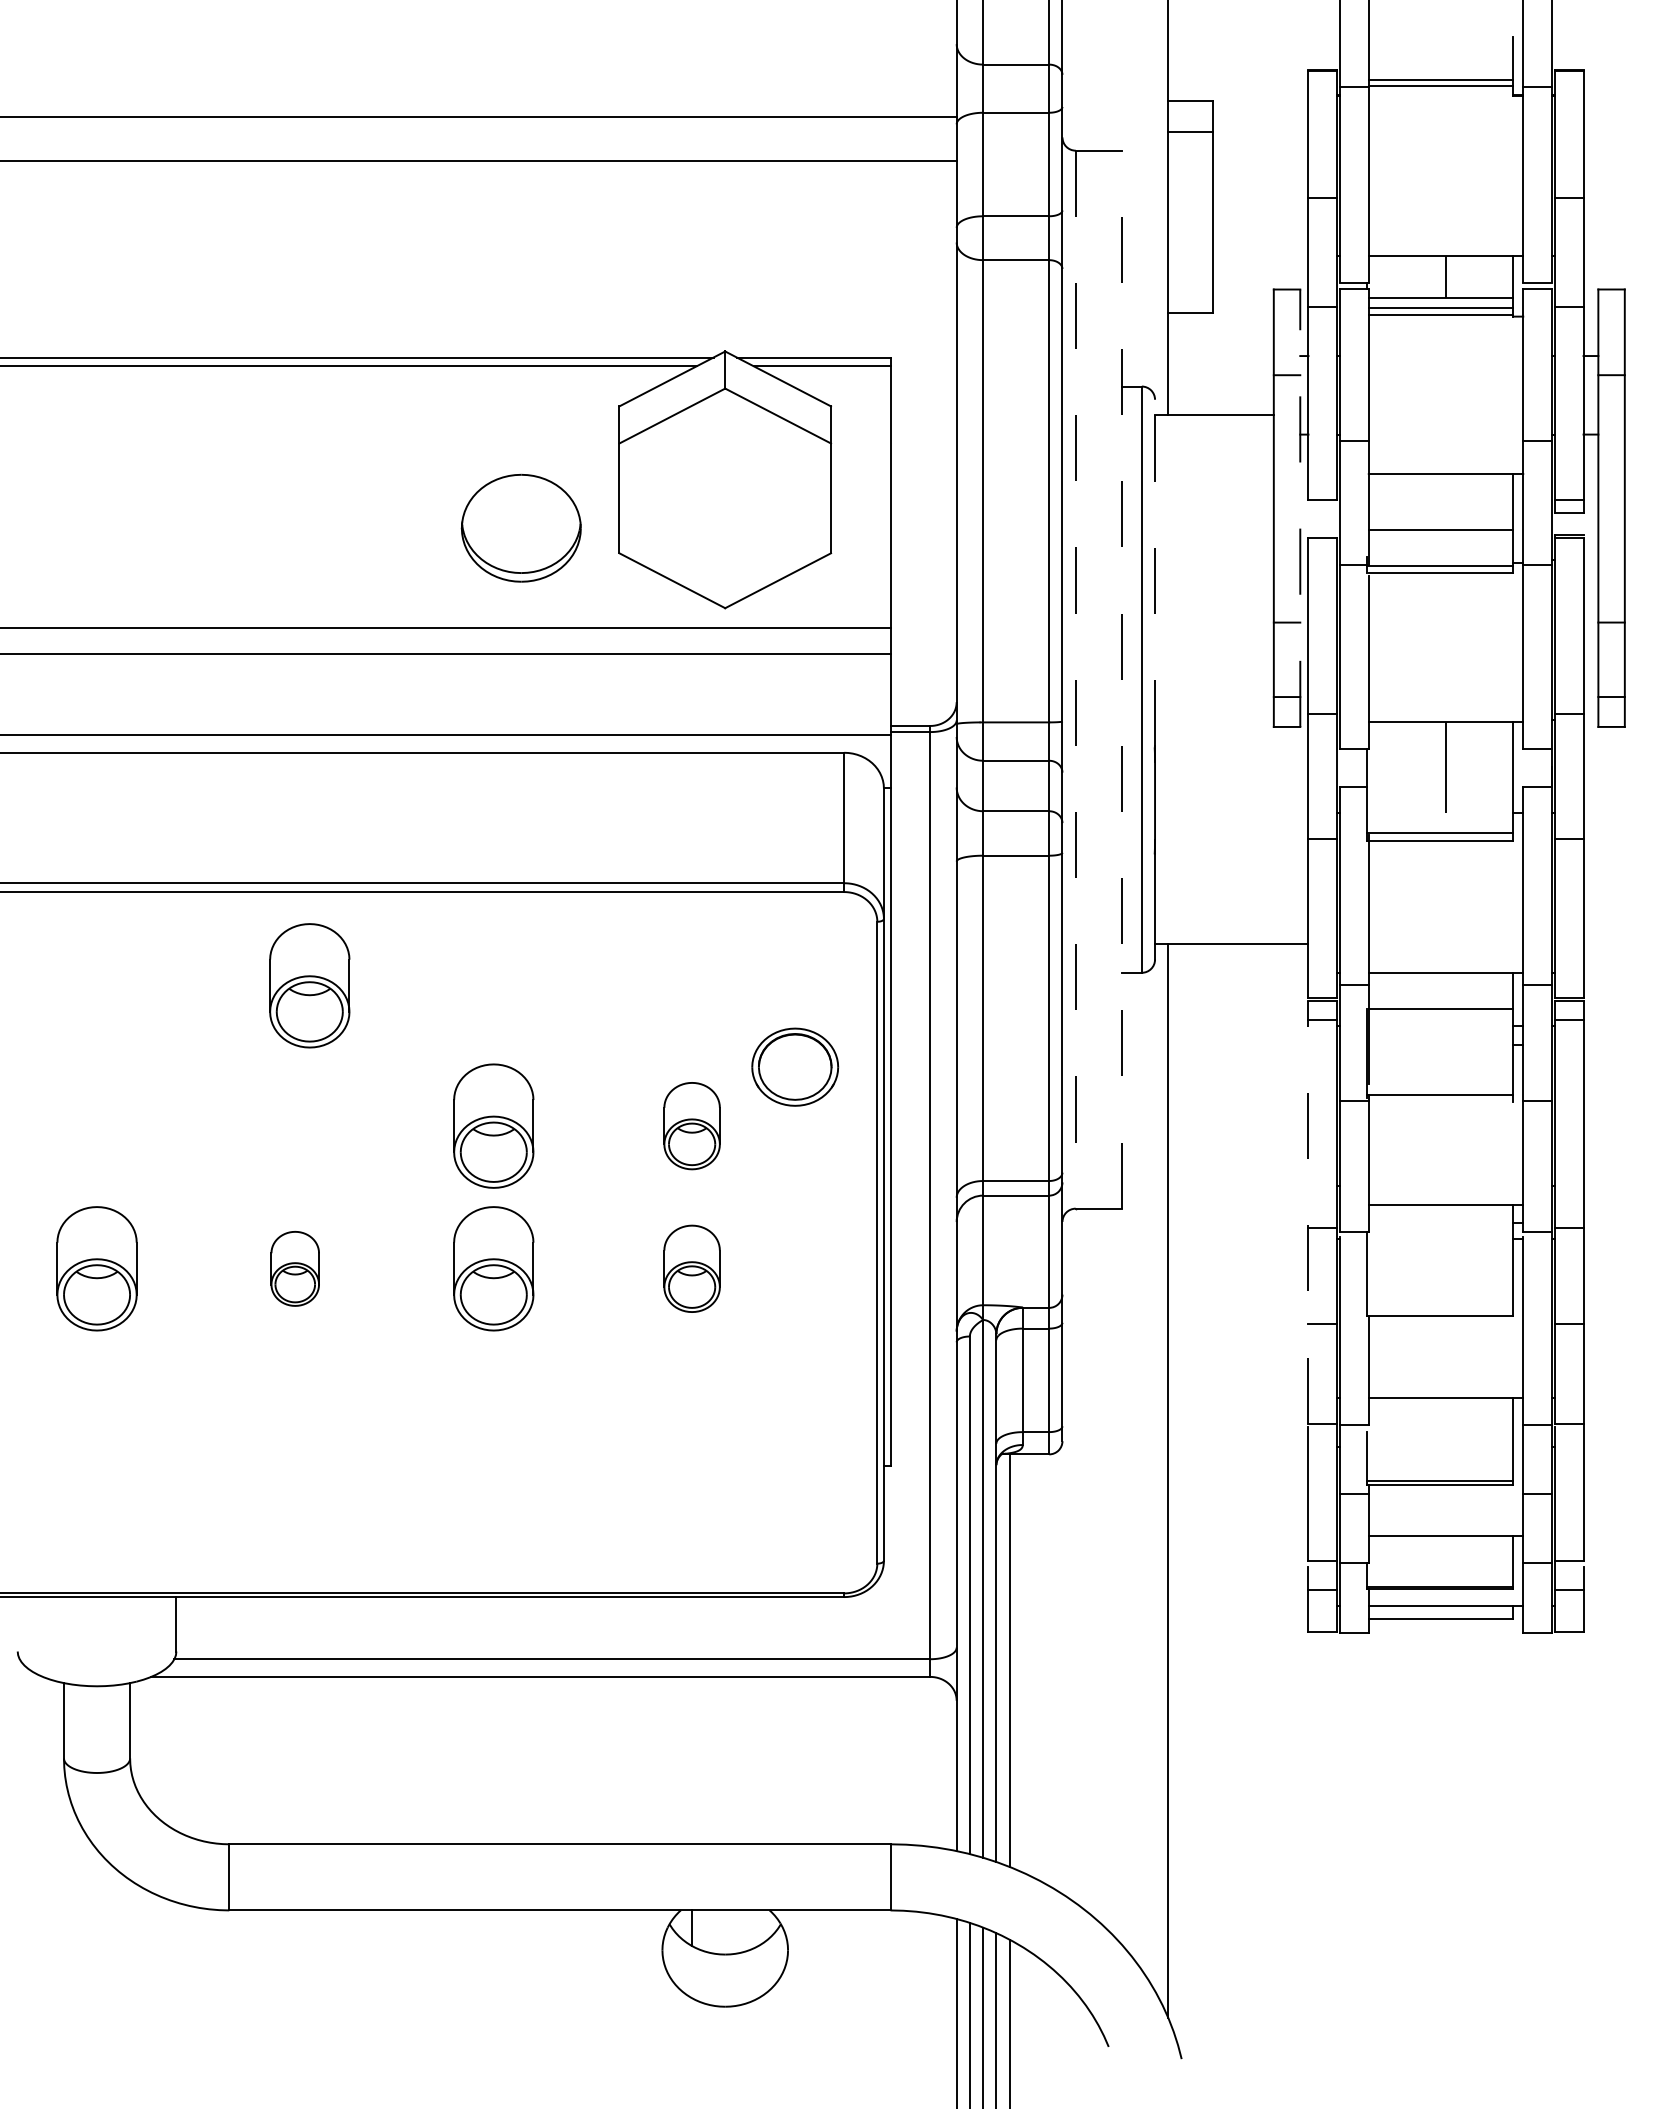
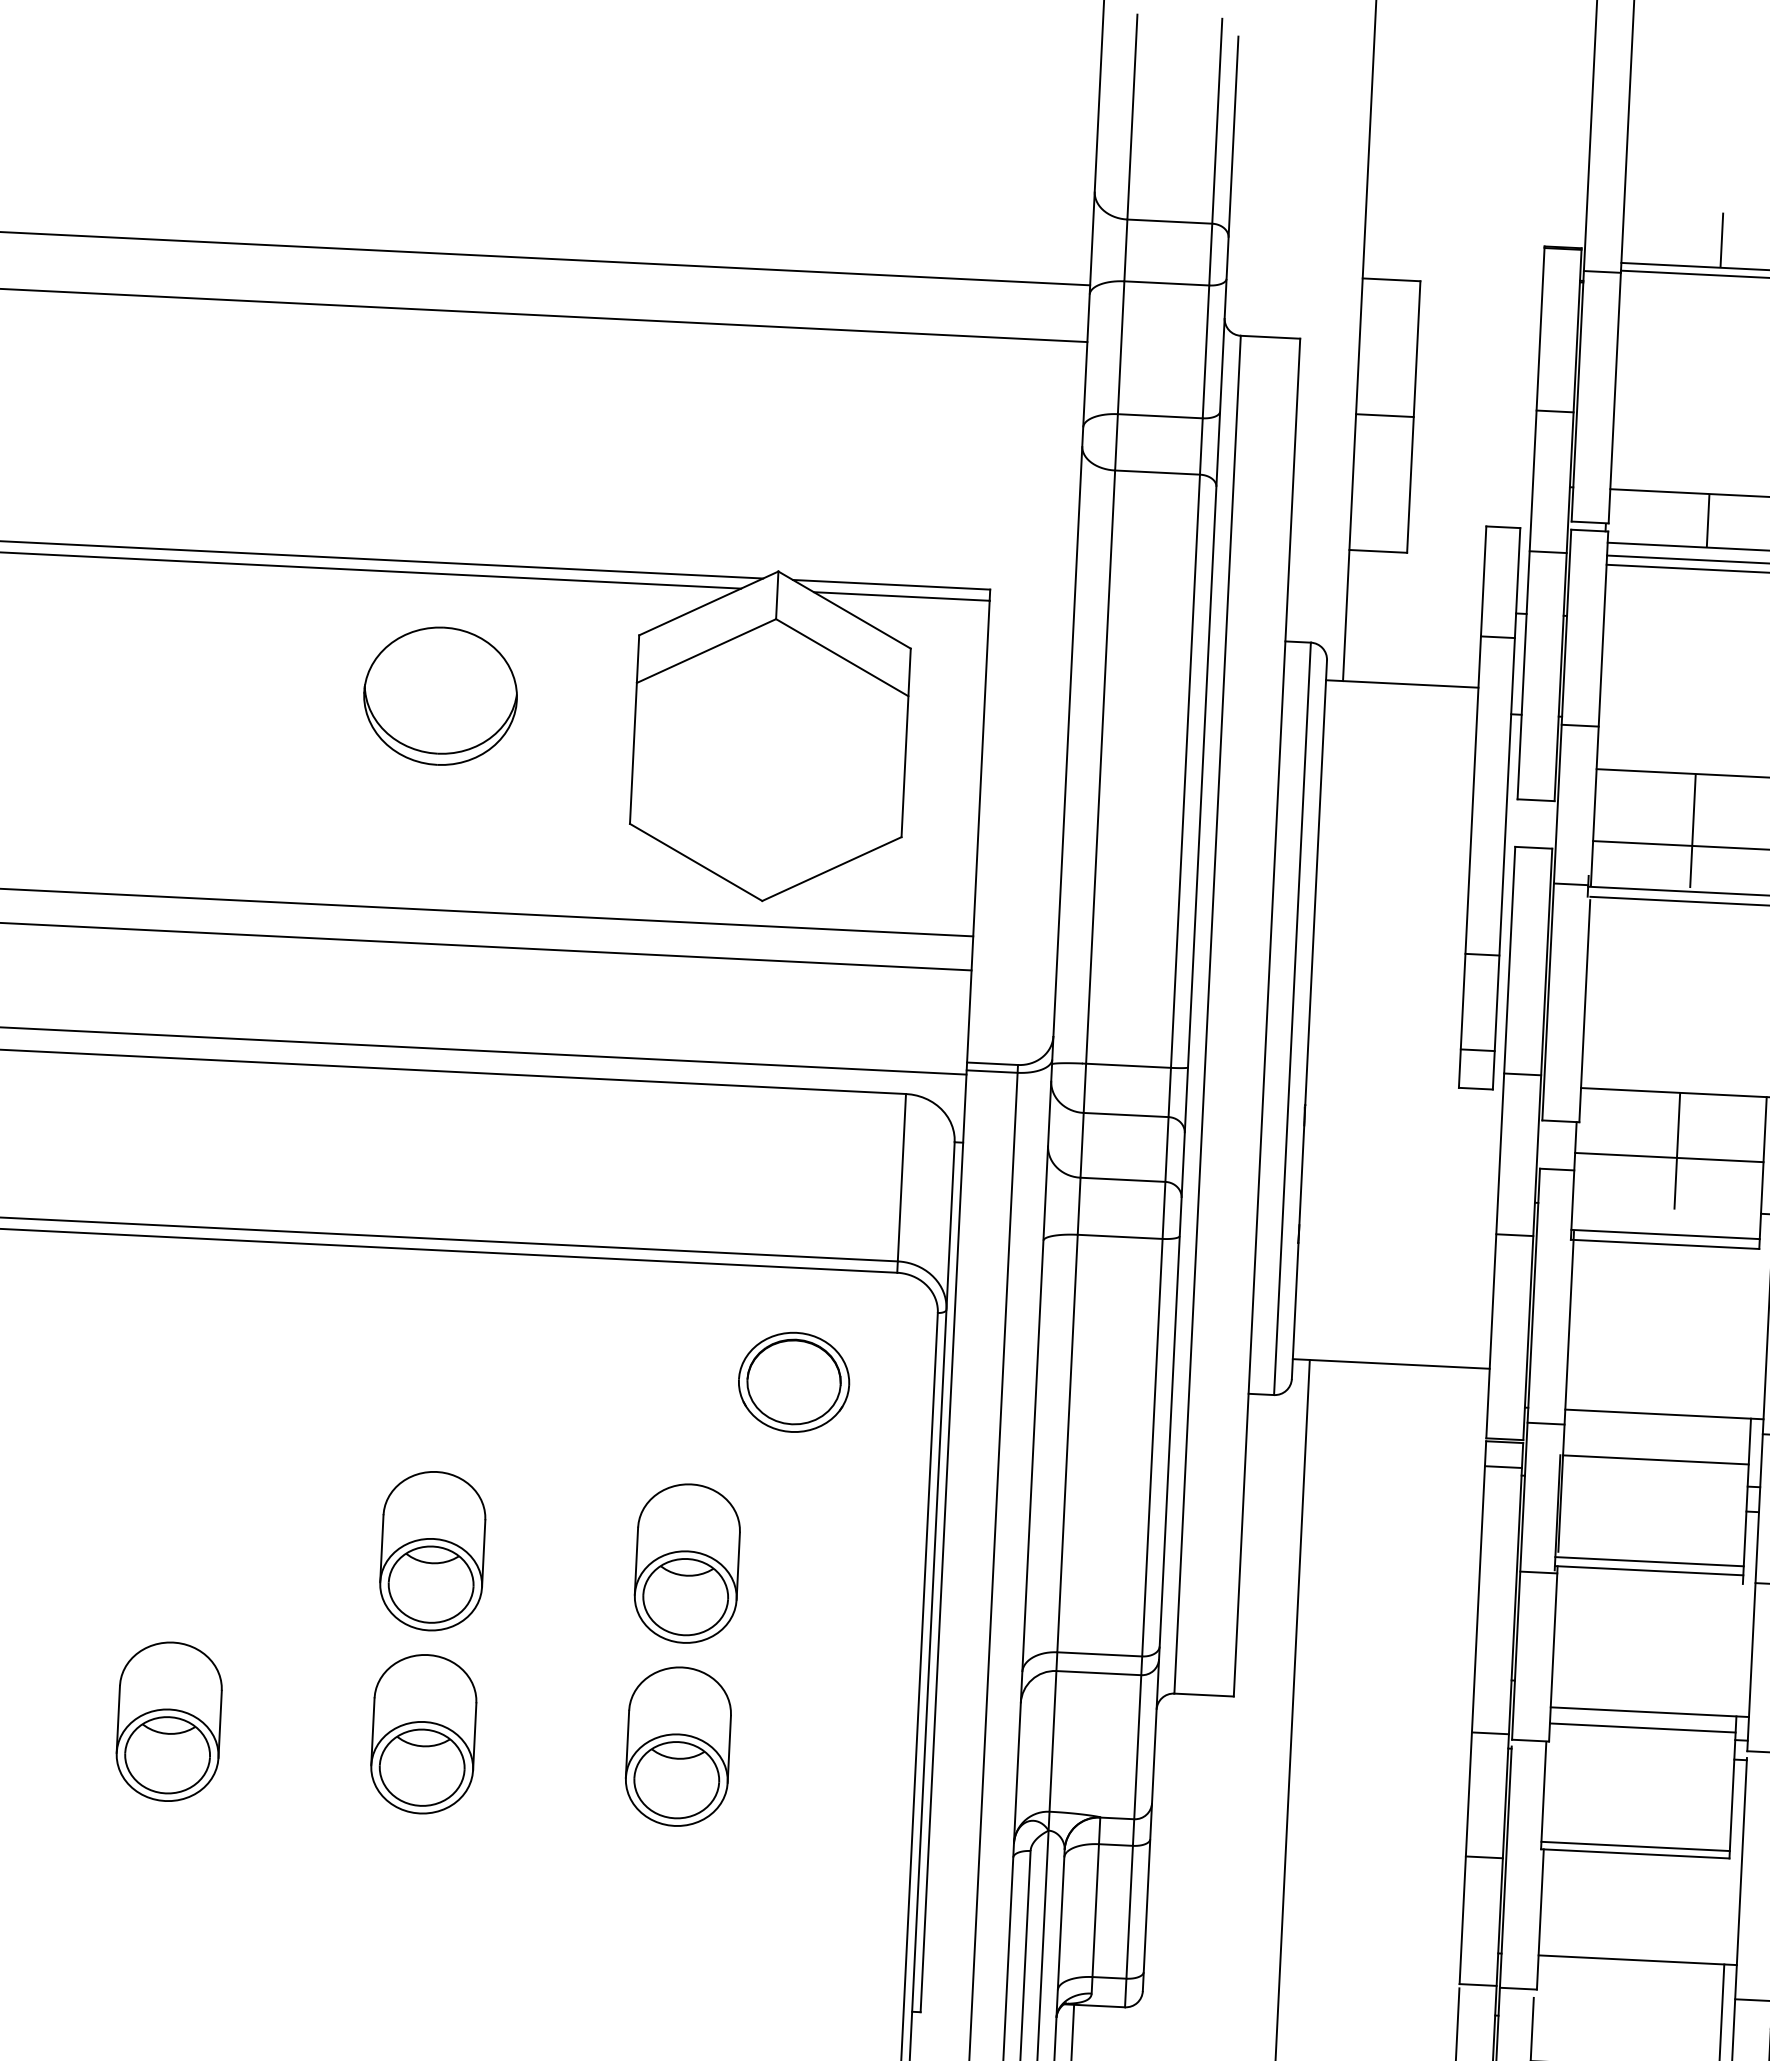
line: (1446, 57) -> (1722, 239), added
line: (1190, 132) -> (1384, 415), moved
line: (1300, 508) -> (1506, 809), dashed -> solid
line: (1446, 517) -> (1693, 829), added
part: (520, 527) -> (439, 695), moved
line: (1155, 572) -> (1316, 882), dashed -> solid
line: (1075, 679) -> (1207, 1014), dashed -> solid
line: (1121, 679) -> (1266, 1017), dashed -> solid
line: (1439, 773) -> (1668, 1157), added
part: (309, 985) -> (205, 1359), removed
part: (795, 1066) -> (794, 1381), moved
line: (1439, 1088) -> (1648, 1562), added
part: (691, 1125) -> (686, 1562), size x1.43
line: (1308, 1211) -> (1472, 1711), dashed -> solid
line: (1440, 1217) -> (1642, 1727), added
part: (294, 1268) -> (168, 1721), size x1.67
part: (691, 1268) -> (677, 1746), size x1.43
line: (1439, 1309) -> (1634, 1845), added

